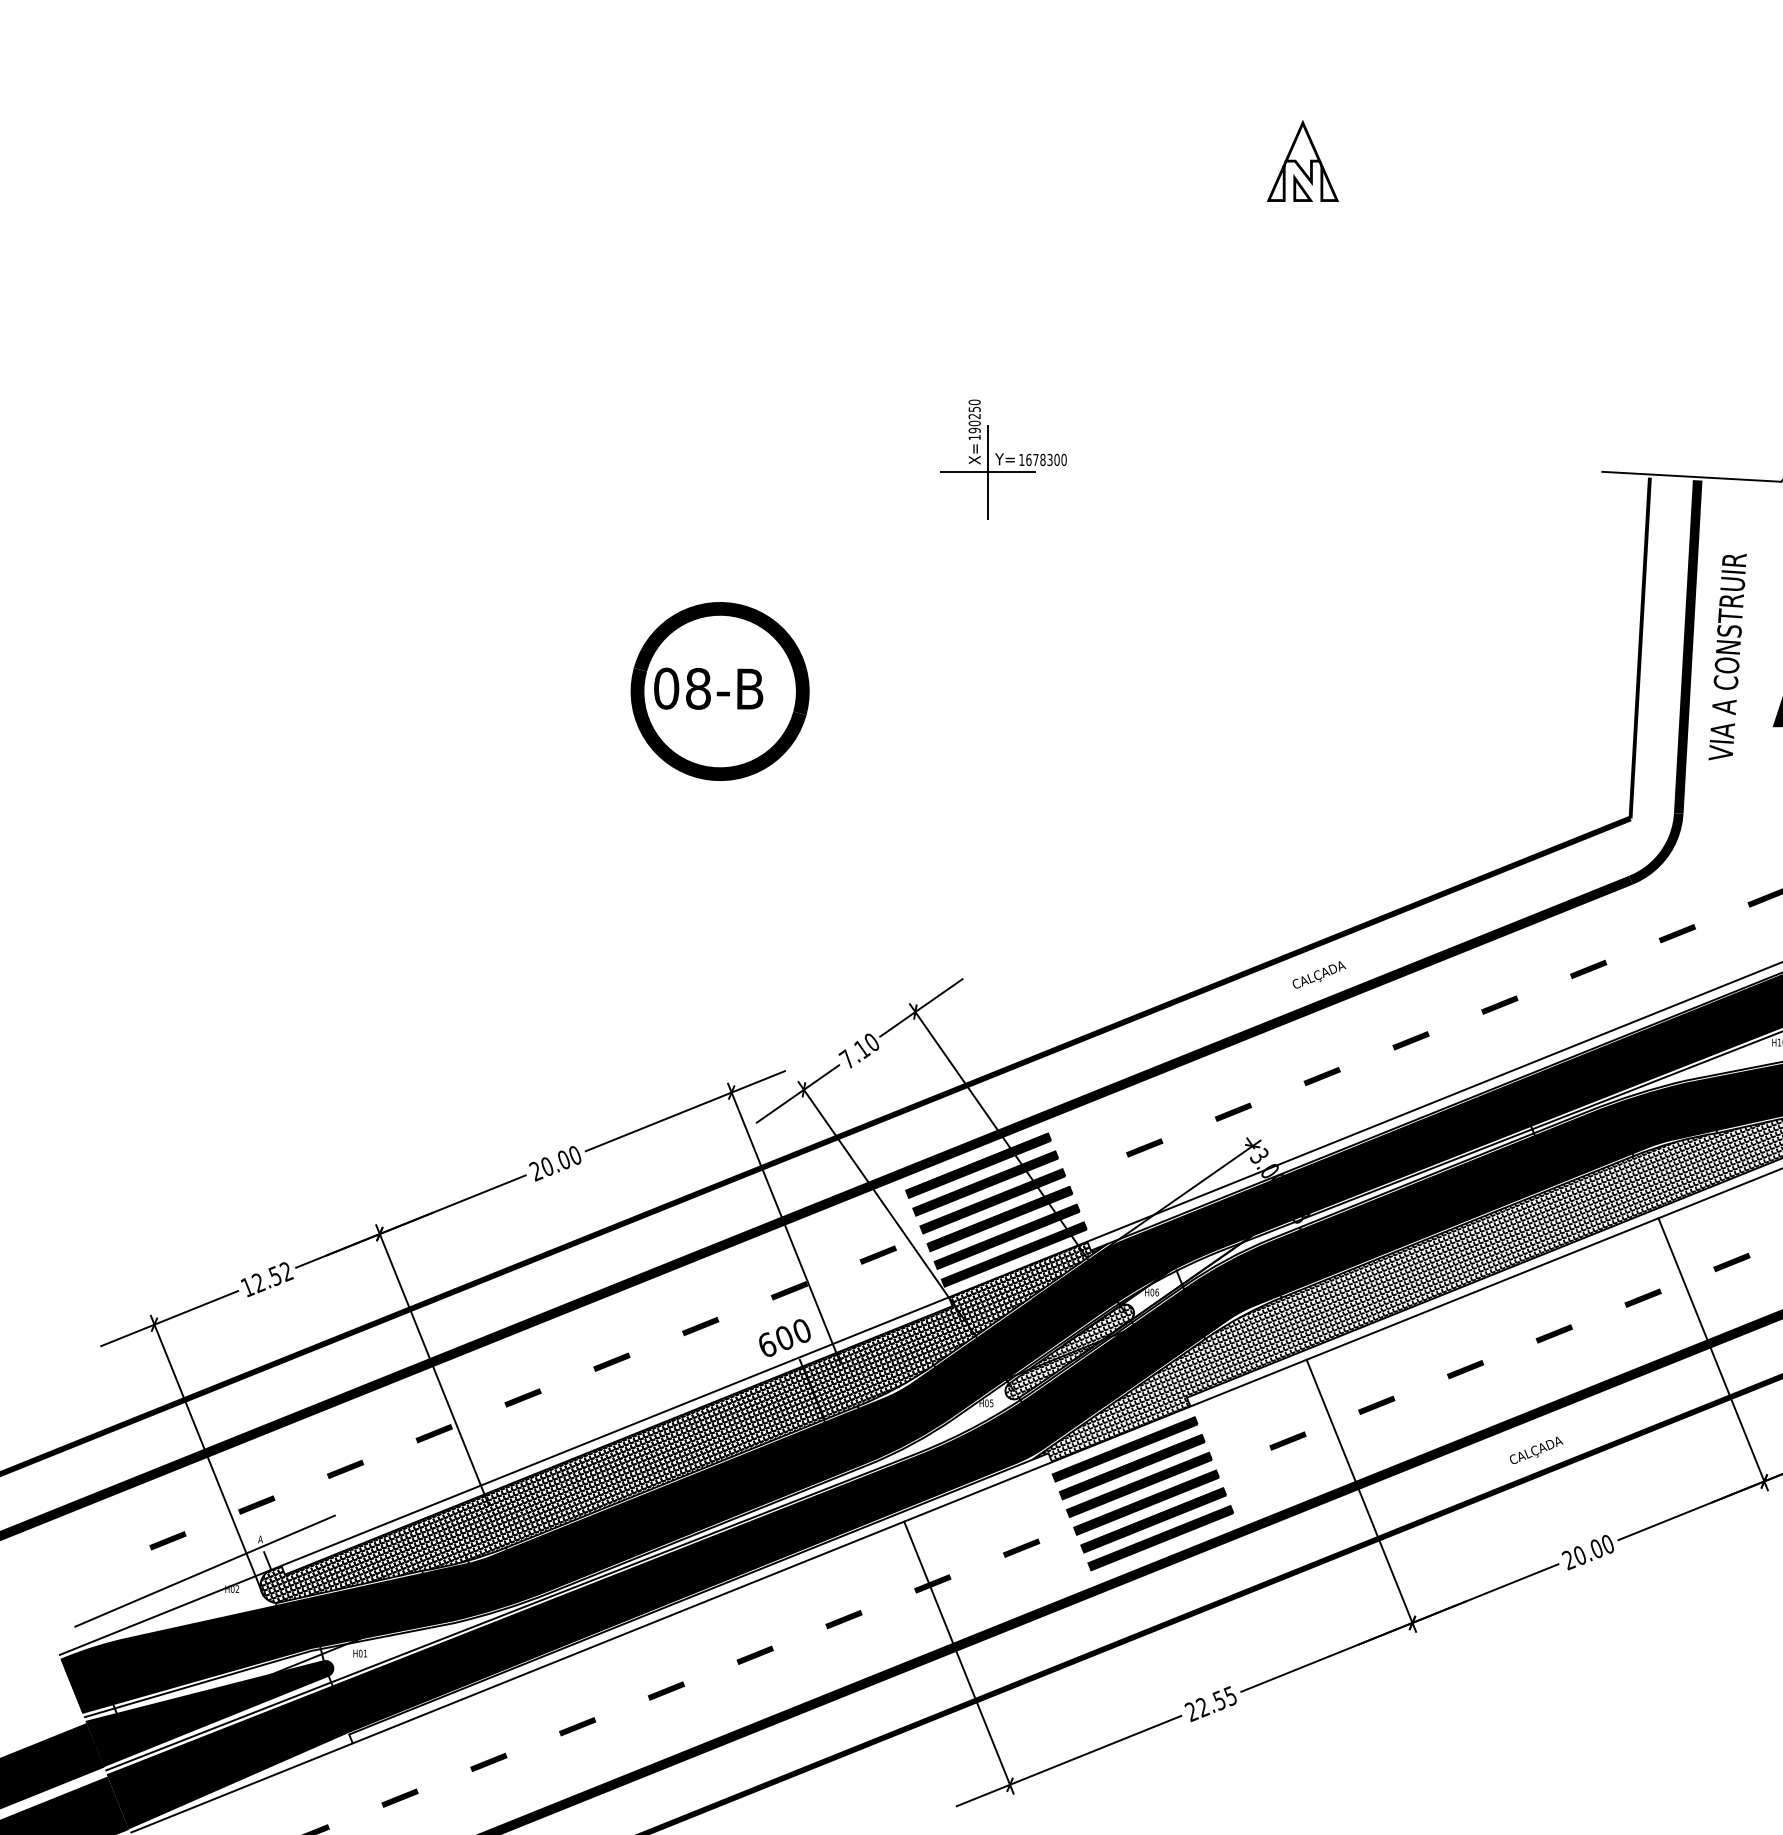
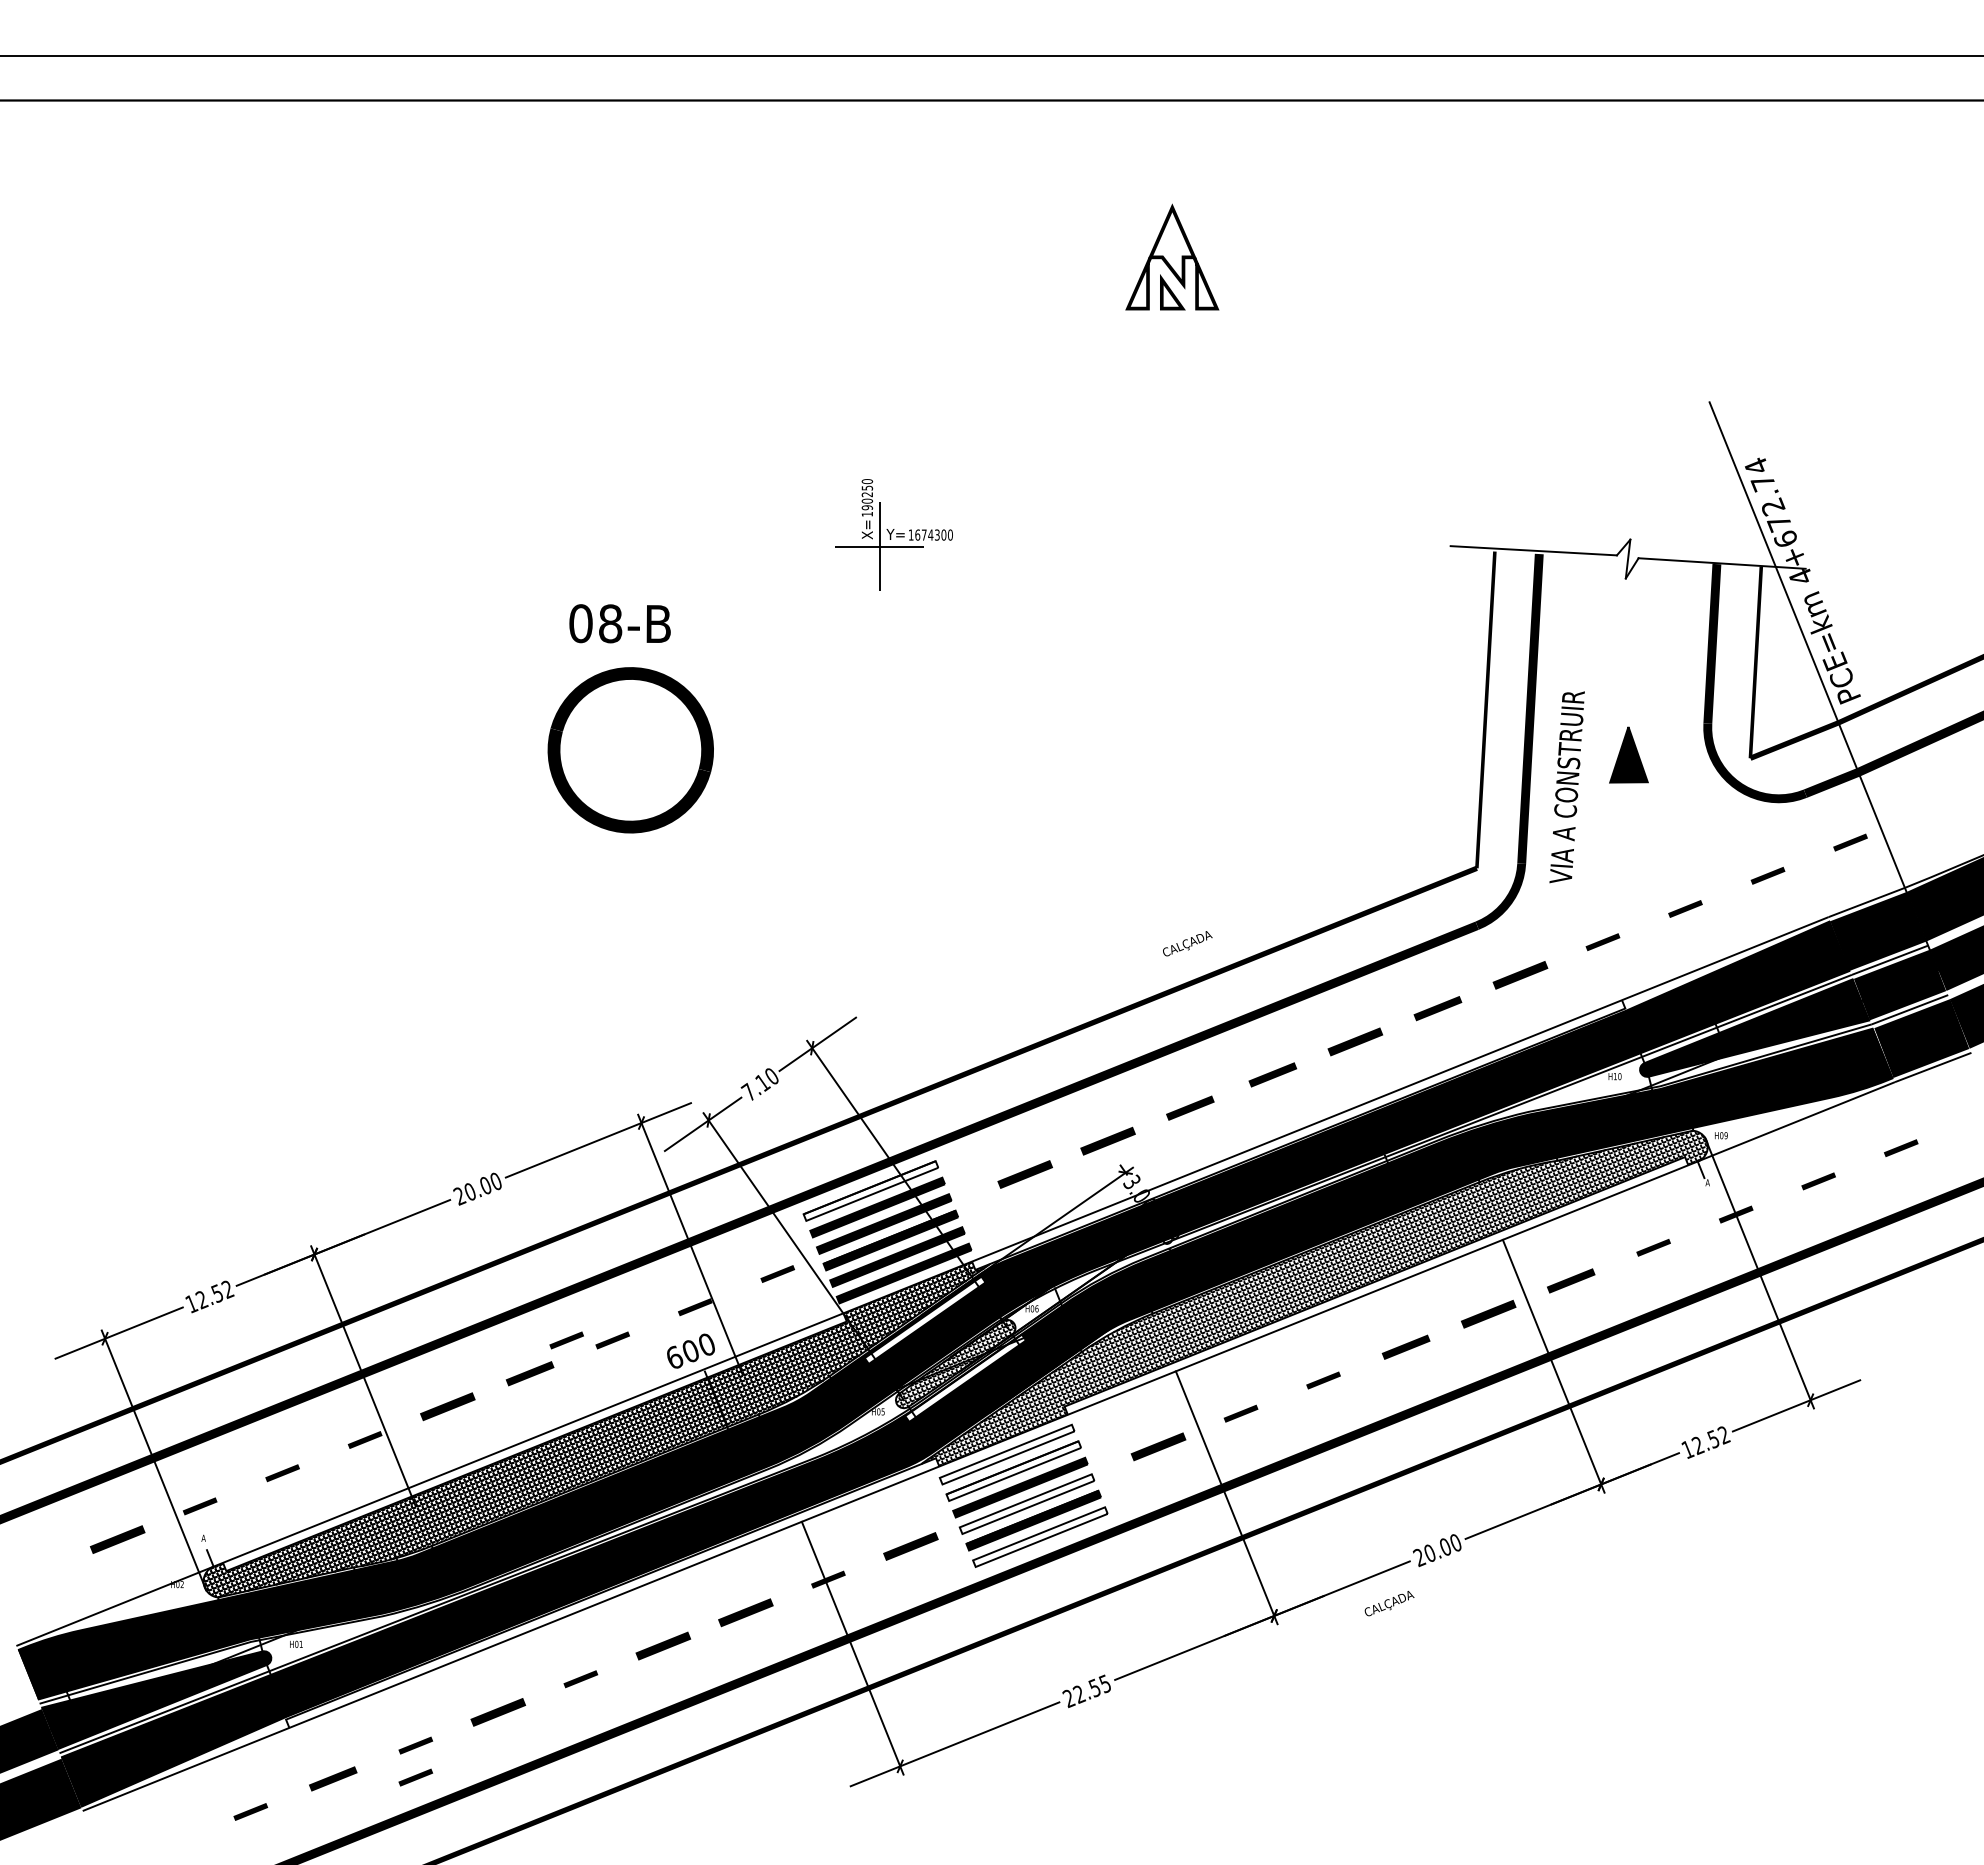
part: (1303, 161) -> (1172, 257), size x1.4
text: (1042, 459) -> (930, 534), 1678300 -> 1674300
text: (1726, 657) -> (1566, 787), moved
text: (707, 688) -> (619, 623), moved
part: (1677, 933) -> (1520, 975), size x1.6
part: (1588, 969) -> (1437, 1008), size x1.4
text: (1319, 974) -> (1187, 943), moved
part: (1499, 1004) -> (1355, 1041), size x1.6
part: (1410, 1040) -> (1272, 1074), size x1.4
part: (1322, 1075) -> (1190, 1107), size x1.4
part: (1233, 1112) -> (1107, 1141), size x1.6
part: (1144, 1147) -> (1025, 1174), size x1.6
fill: (978, 1165) -> (870, 1190), removed
part: (1731, 1262) -> (1570, 1280), size x1.4
part: (1643, 1297) -> (1488, 1313), size x1.6
fill: (1036, 1303) -> (924, 1319), removed
part: (650, 1326) -> (566, 1340), added
part: (1553, 1334) -> (1405, 1347), size x1.4
part: (612, 1362) -> (530, 1373), size x1.4
fill: (1080, 1366) -> (965, 1377), removed
part: (522, 1397) -> (447, 1406), size x1.6
part: (1287, 1440) -> (1158, 1446), size x1.6
fill: (1124, 1449) -> (1006, 1454), removed
text: (1536, 1450) -> (1389, 1603), moved
fill: (1131, 1466) -> (1013, 1470), removed
fill: (1145, 1503) -> (1026, 1504), removed
fill: (1160, 1538) -> (1040, 1537), removed
part: (167, 1540) -> (117, 1539), size x1.6
part: (1021, 1548) -> (910, 1546), size x1.6
line: (204, 1570) -> (151, 1567), removed
part: (843, 1619) -> (745, 1612), size x1.6
part: (755, 1654) -> (663, 1645), size x1.6
part: (577, 1726) -> (498, 1712), size x1.6
part: (488, 1796) -> (415, 1777), added
part: (400, 1797) -> (333, 1778), size x1.4

